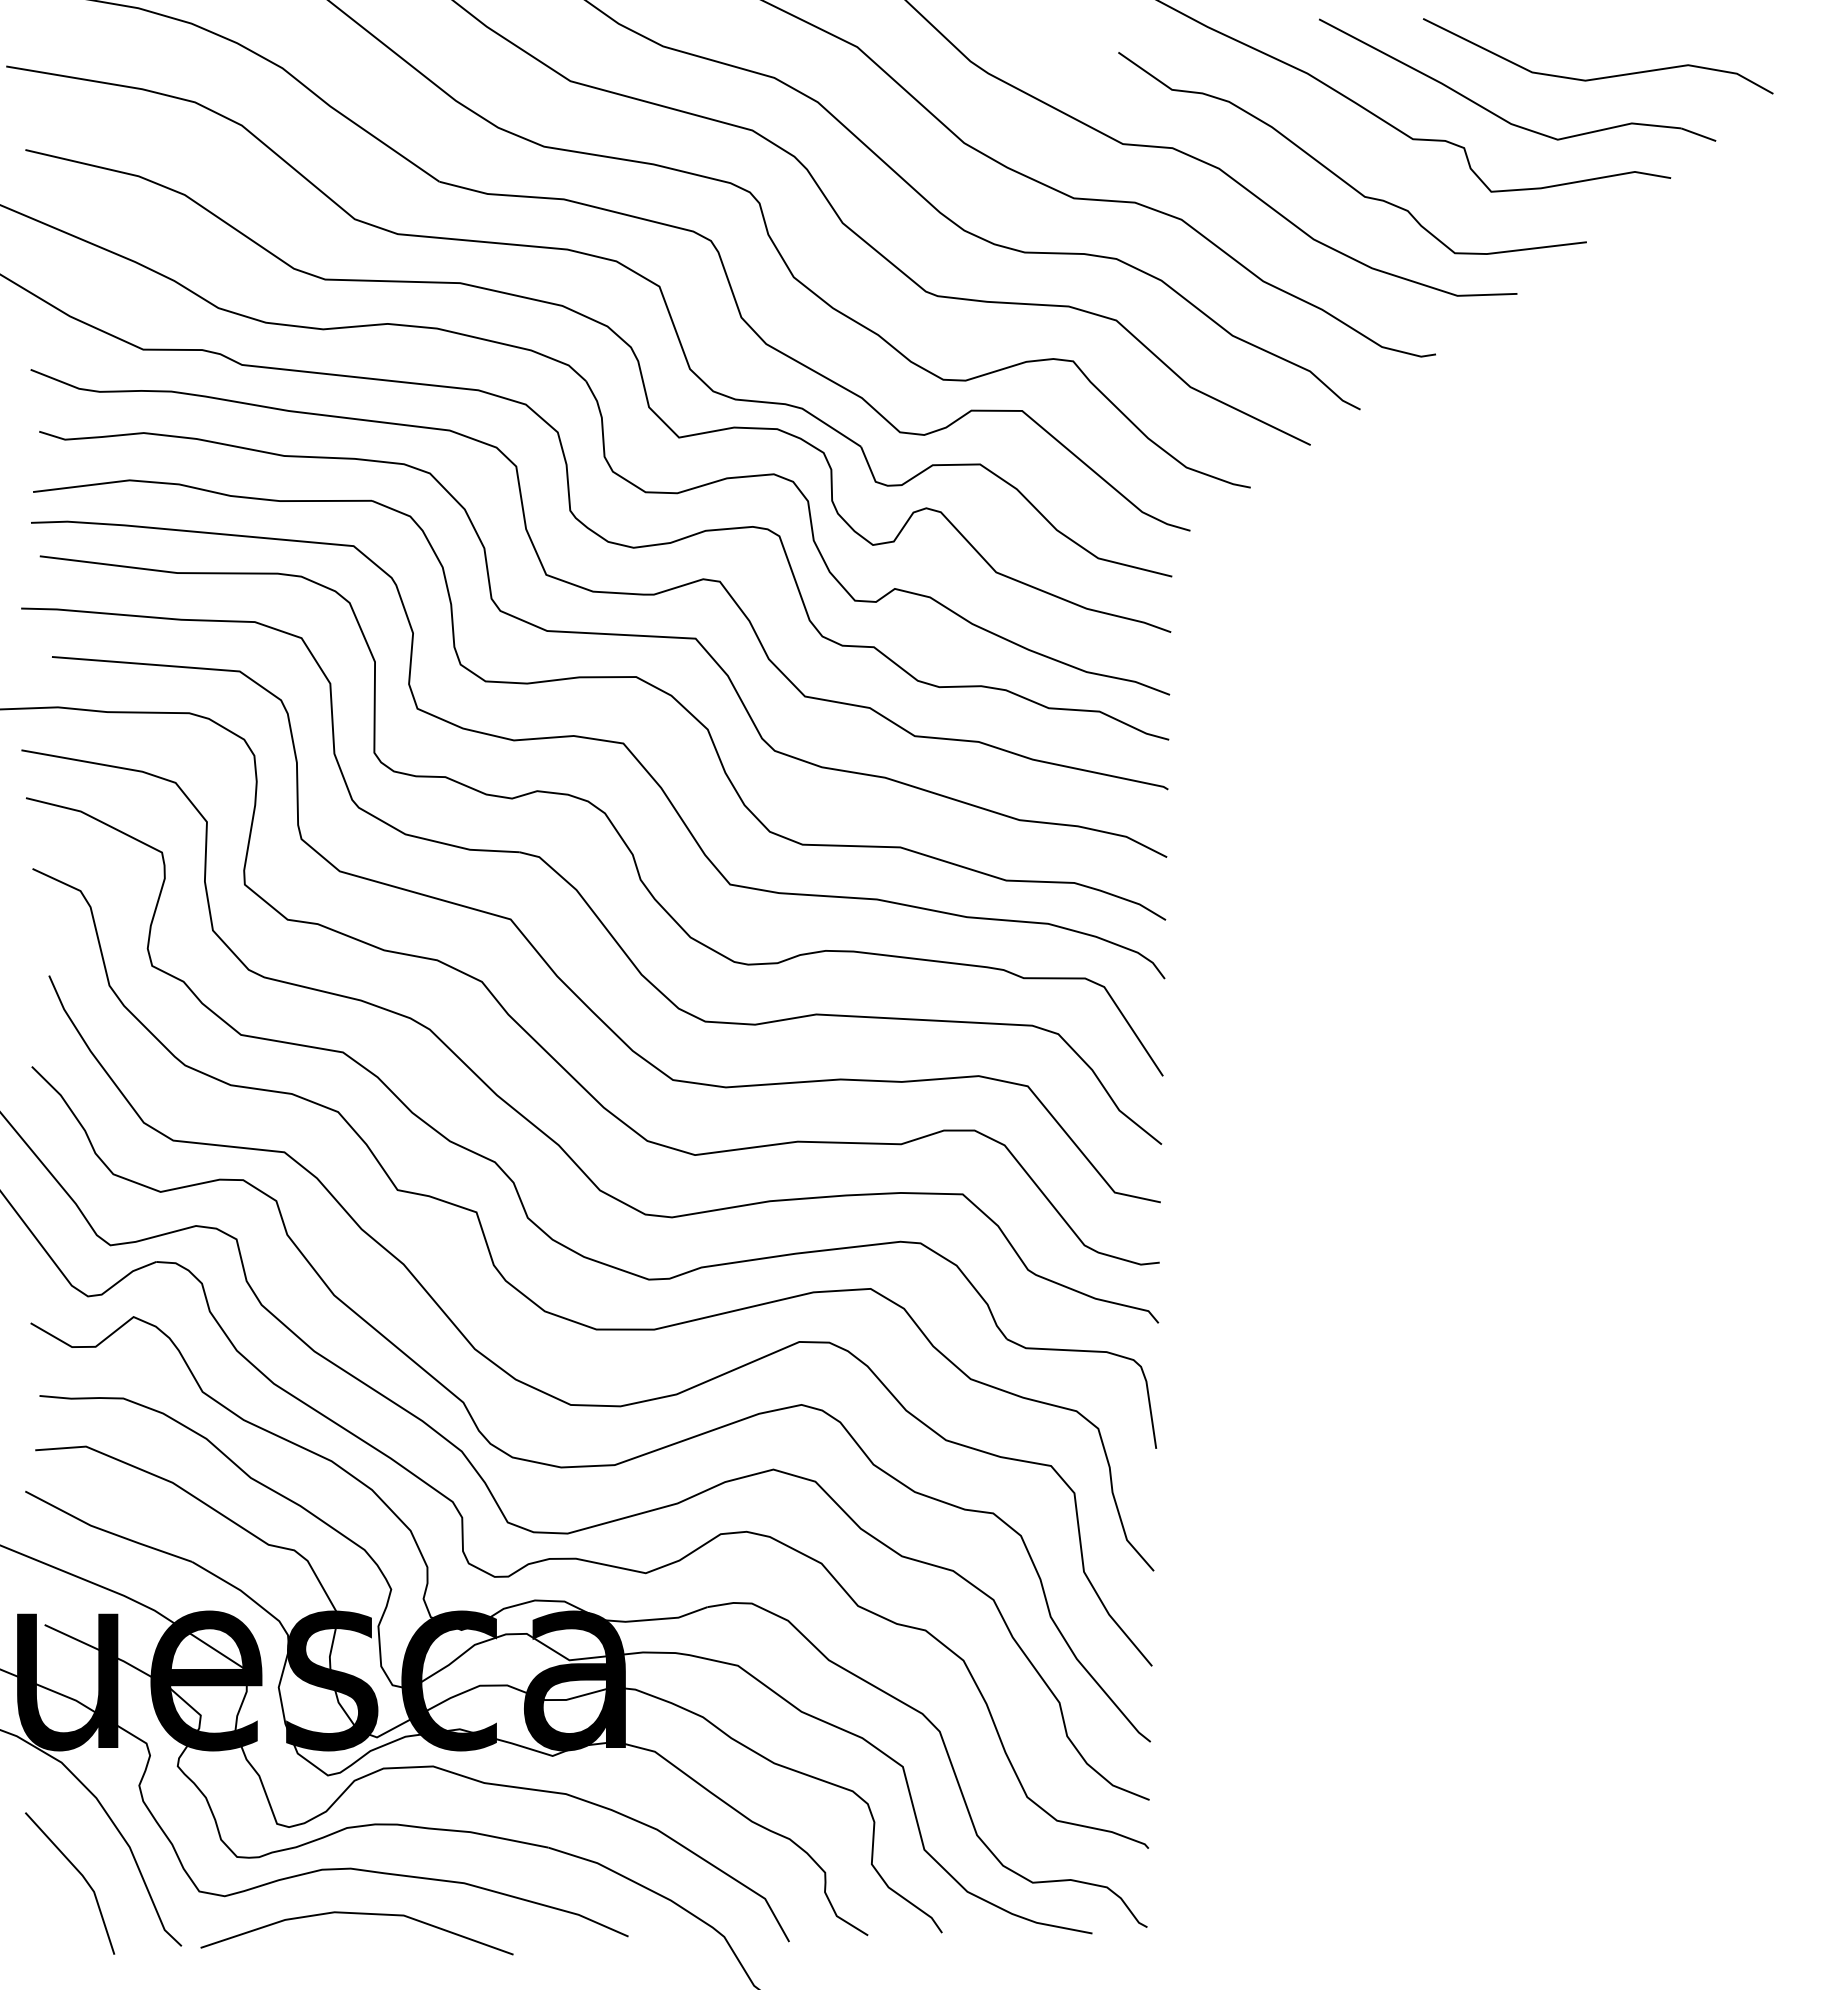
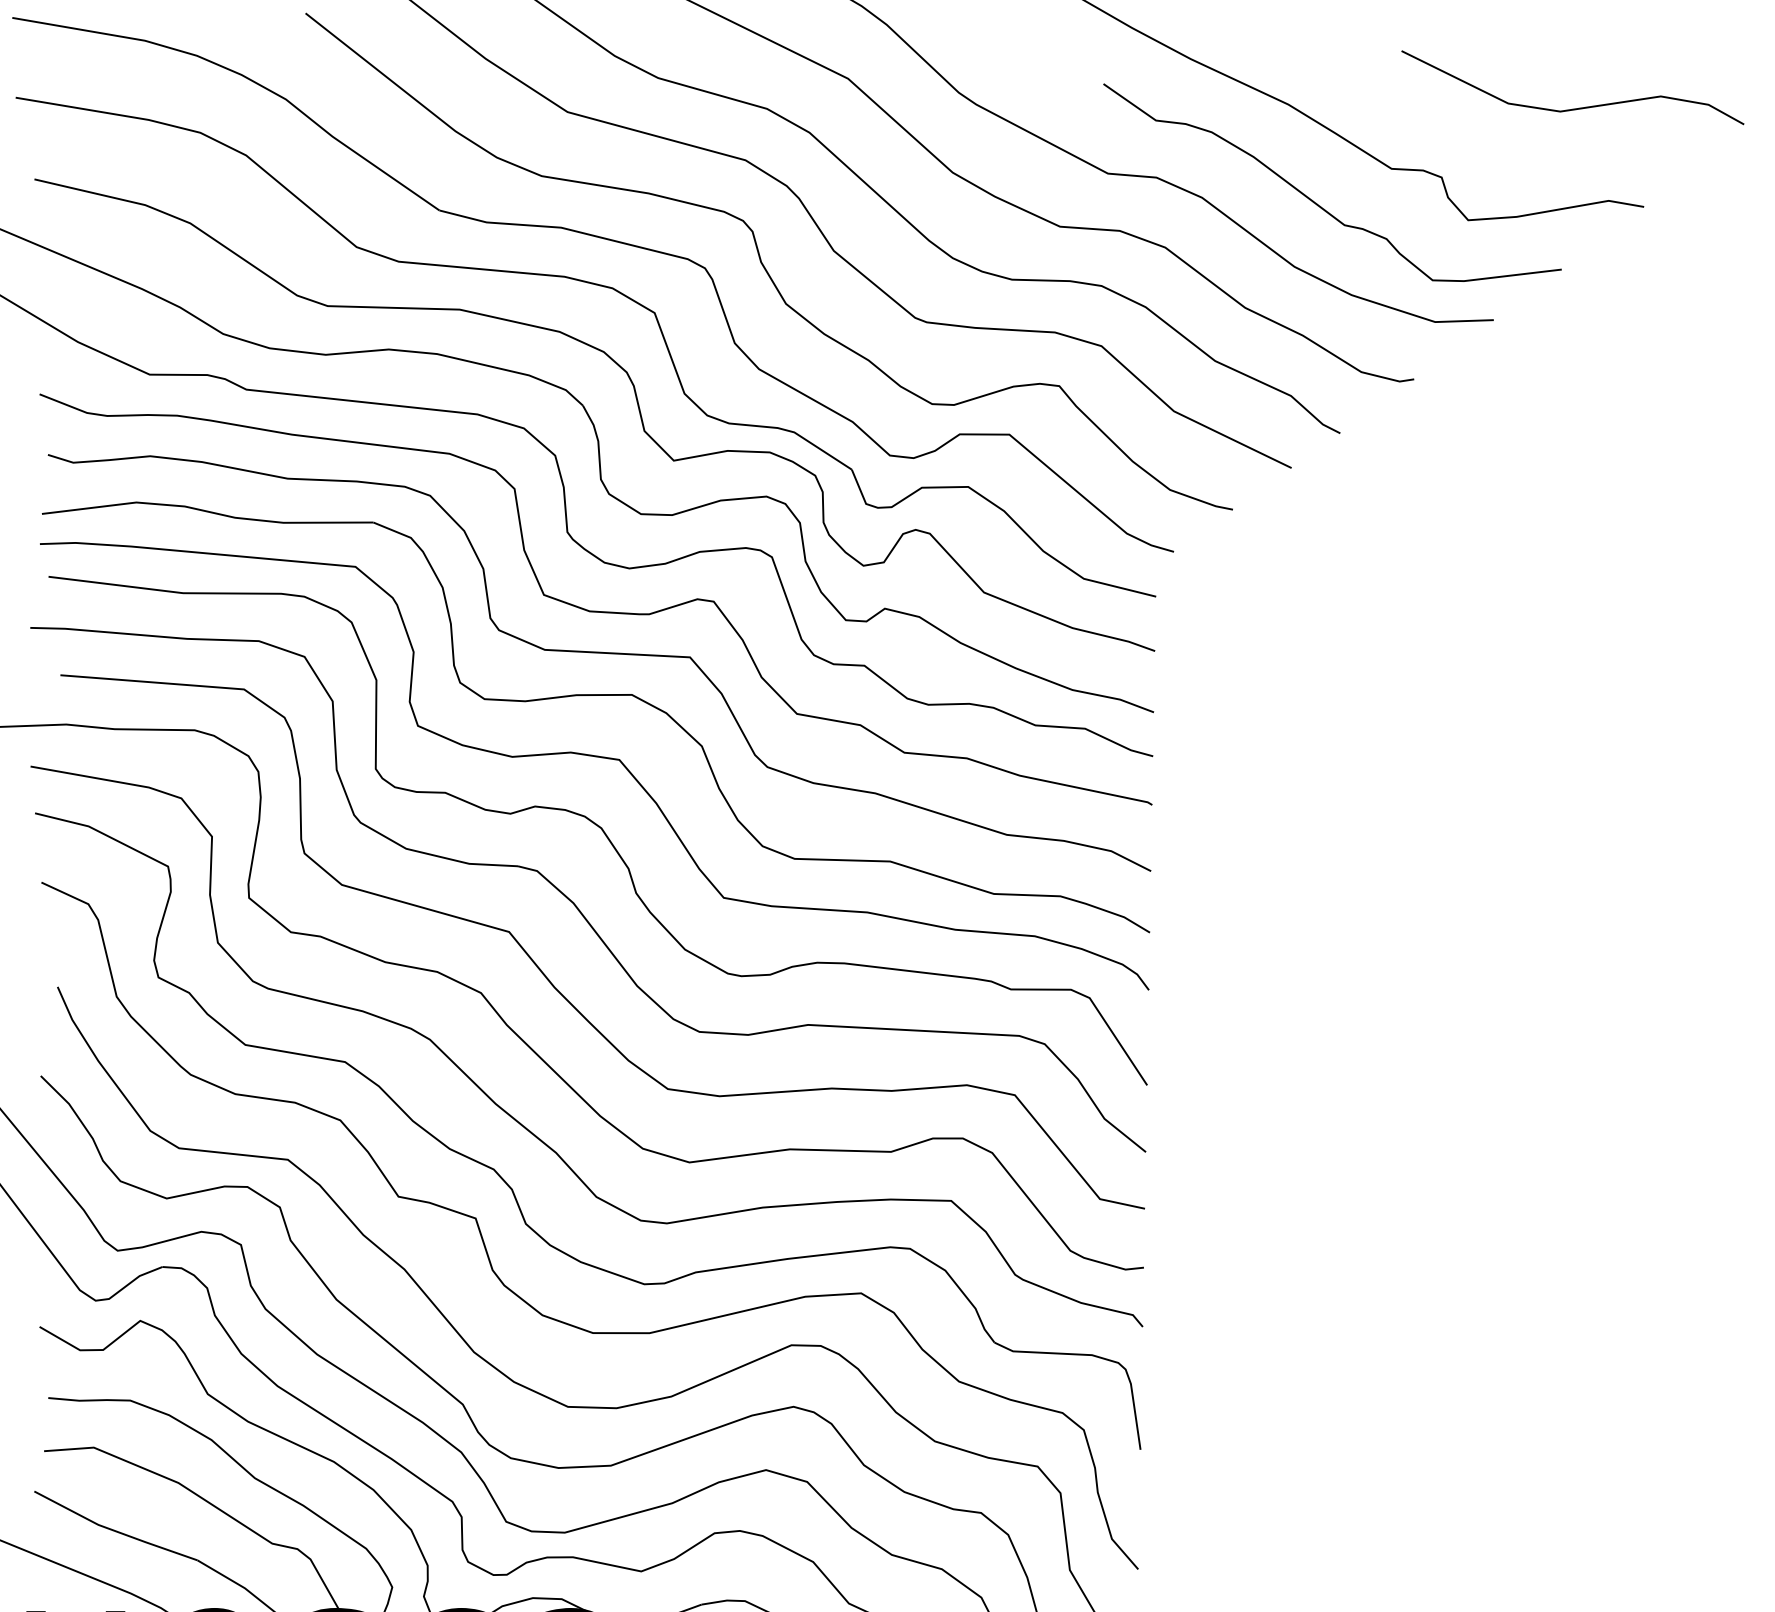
part: (1497, 114) -> (1474, 144), removed

